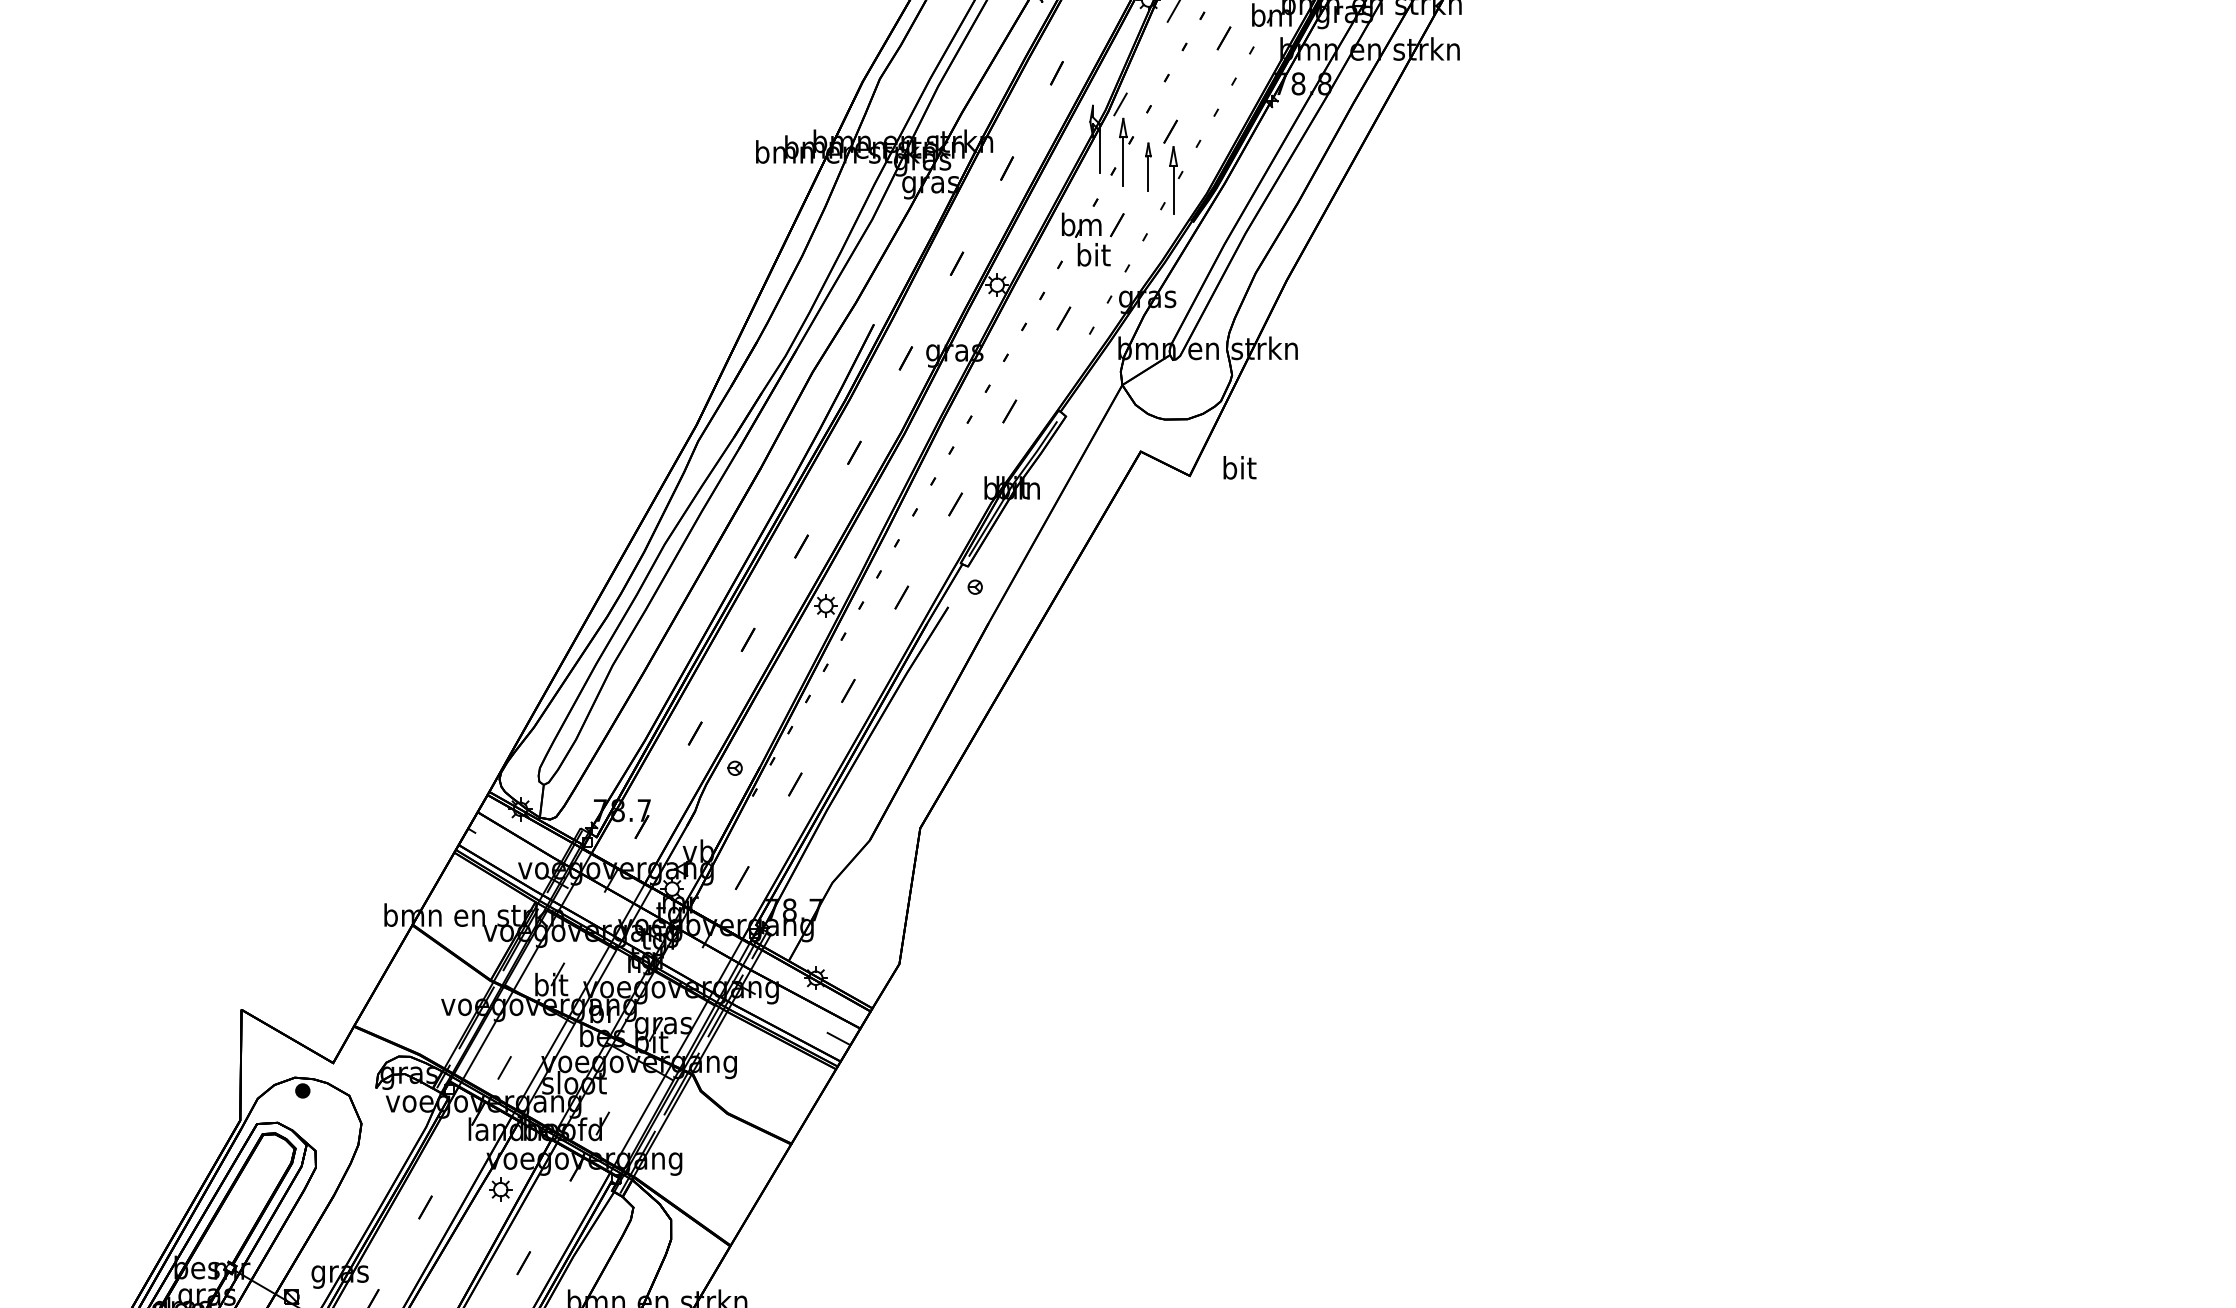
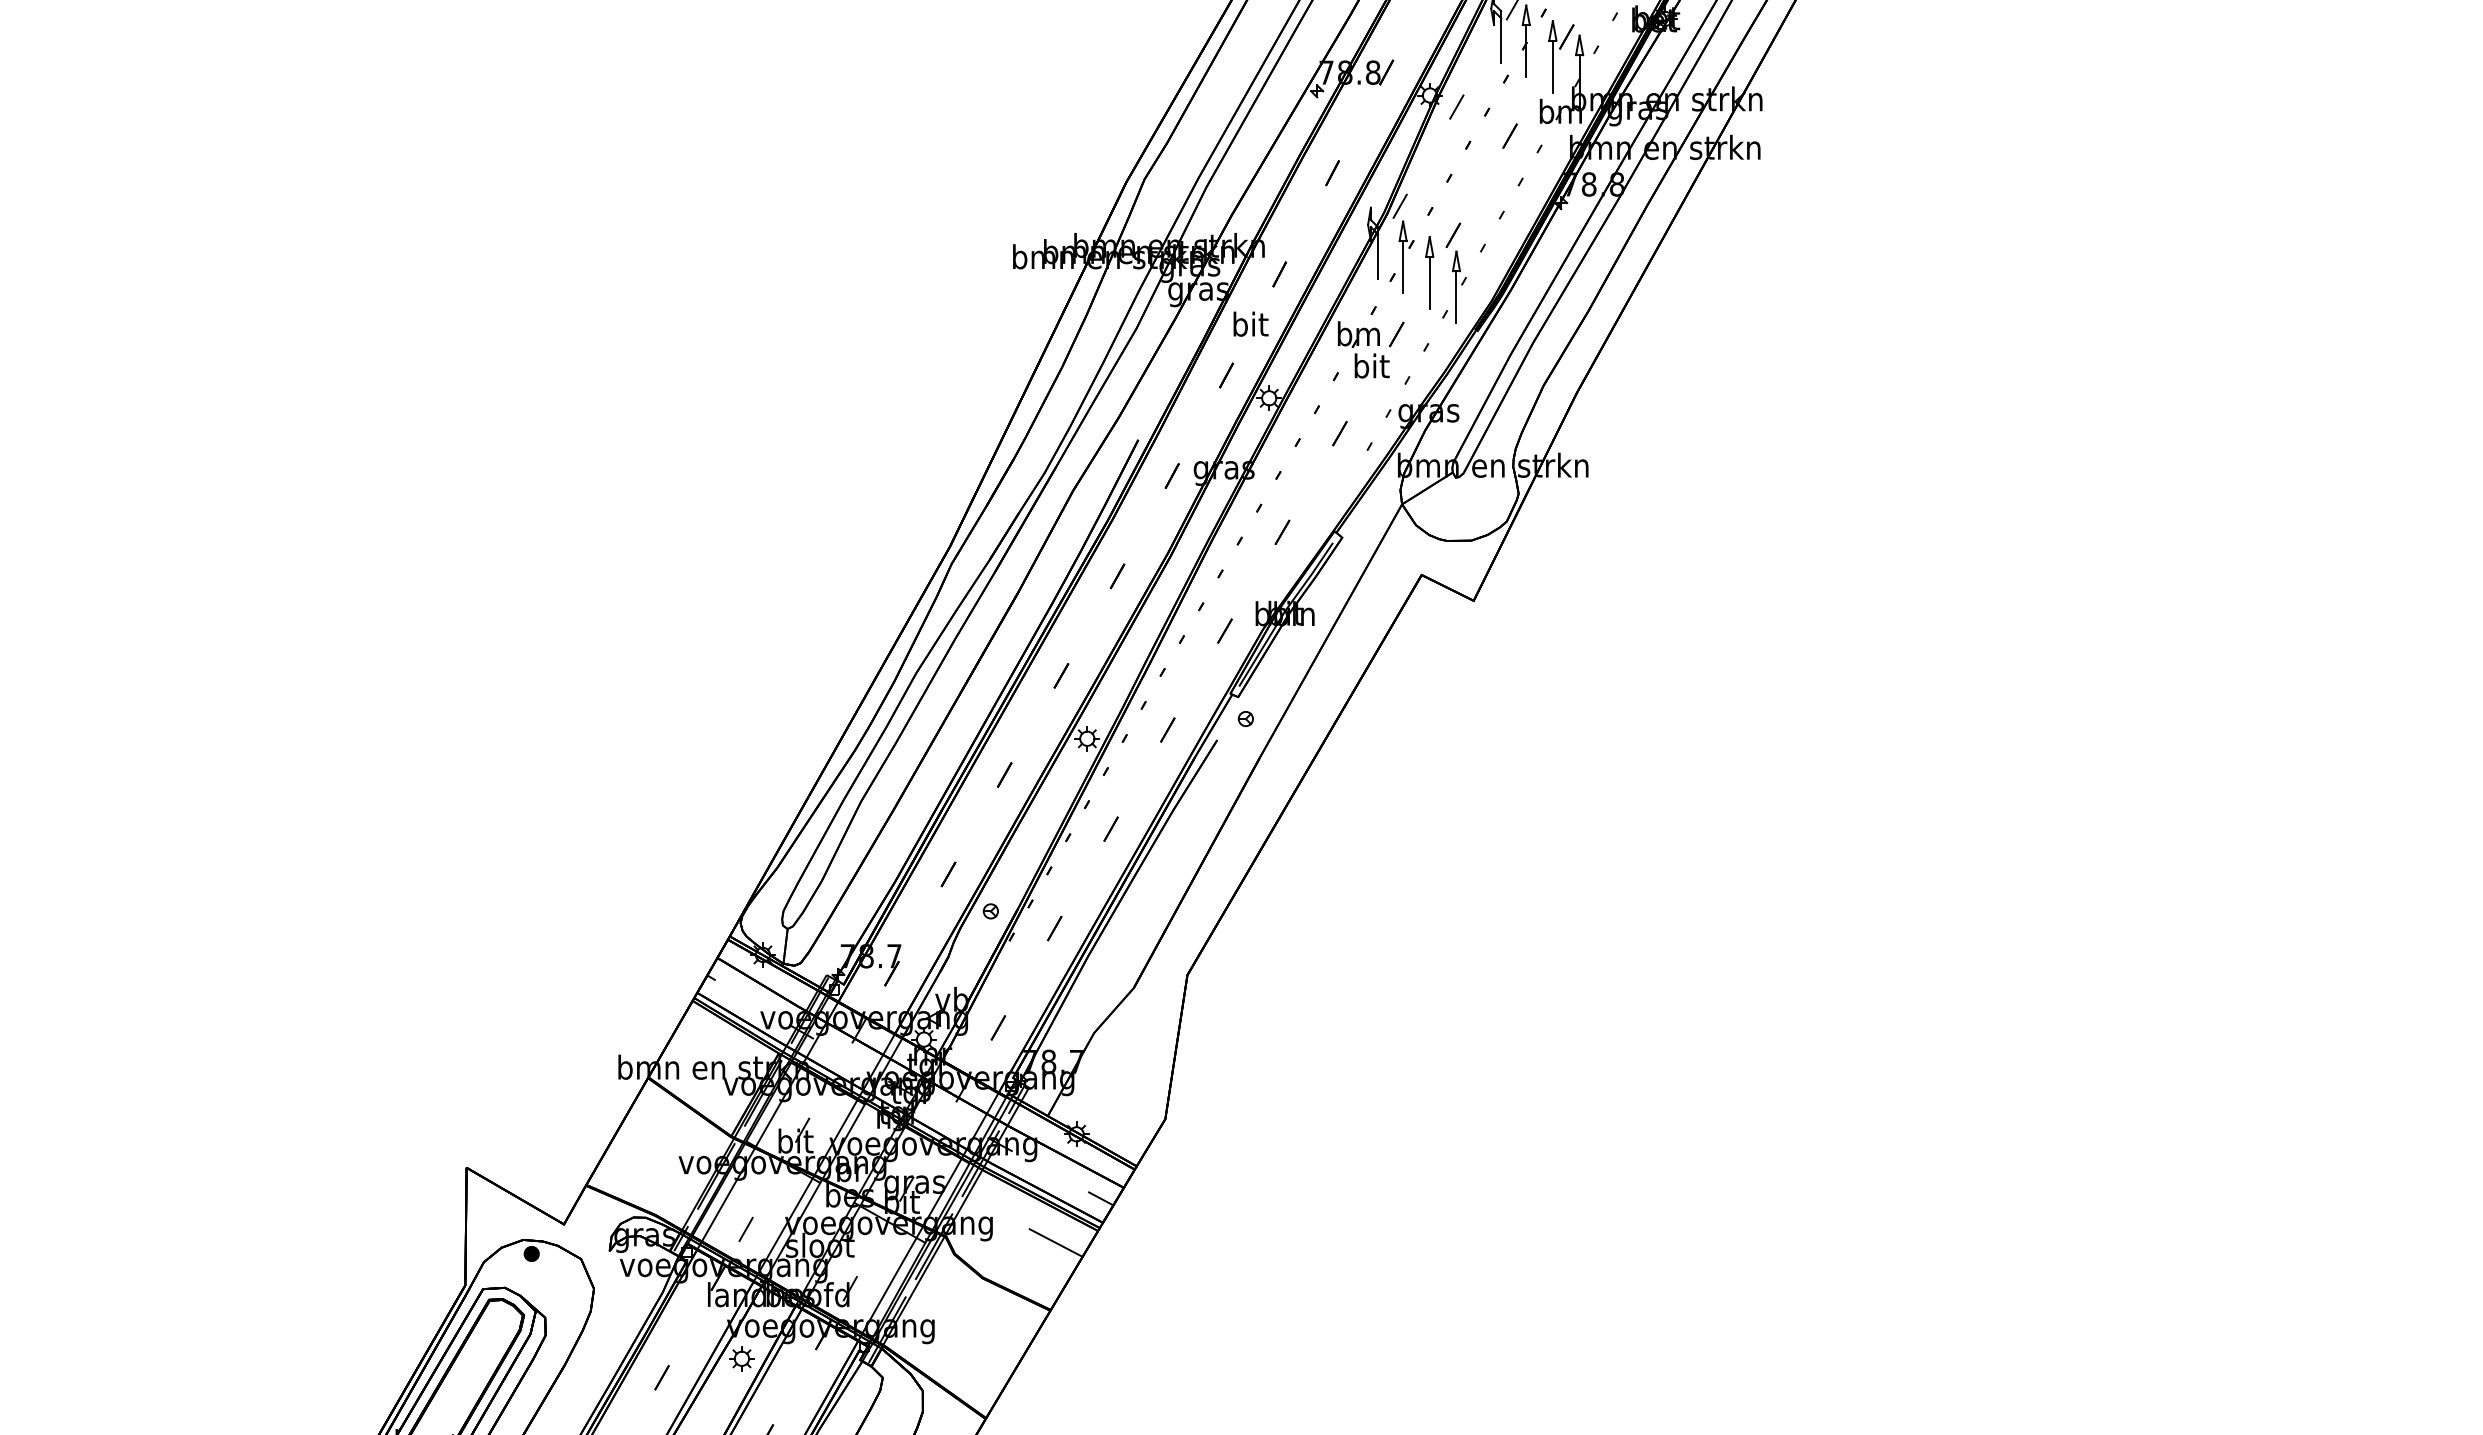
part: (1148, 166) -> (1429, 272), size x1.43
text: (1239, 467) -> (1250, 323), moved
line: (796, 1080) -> (1055, 1242), added

